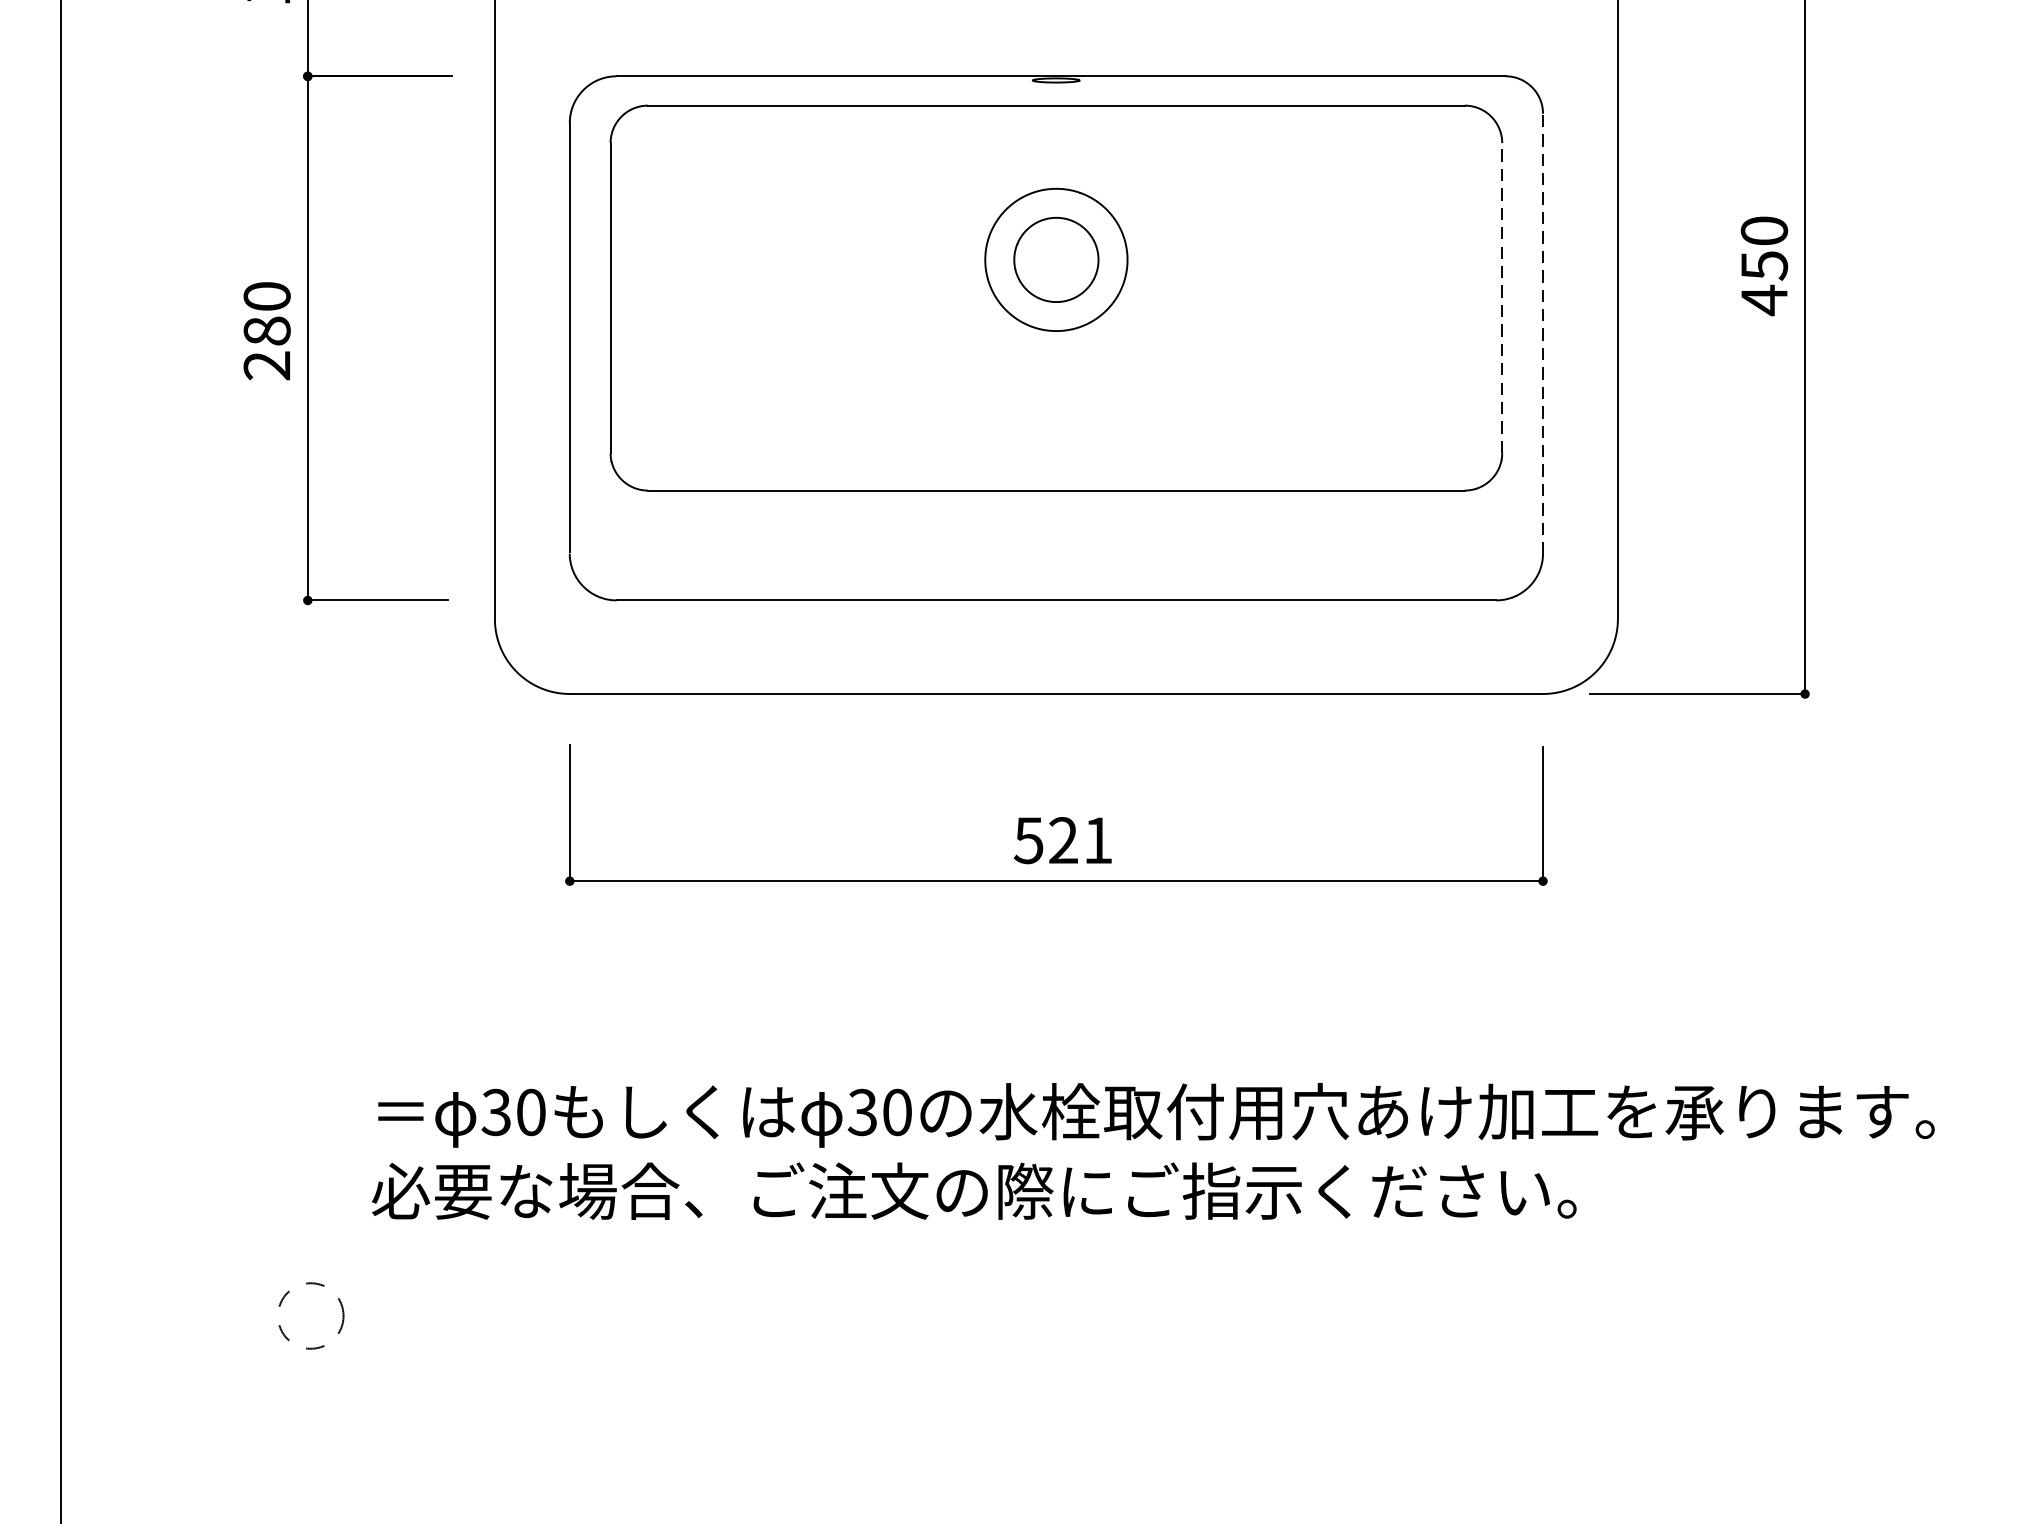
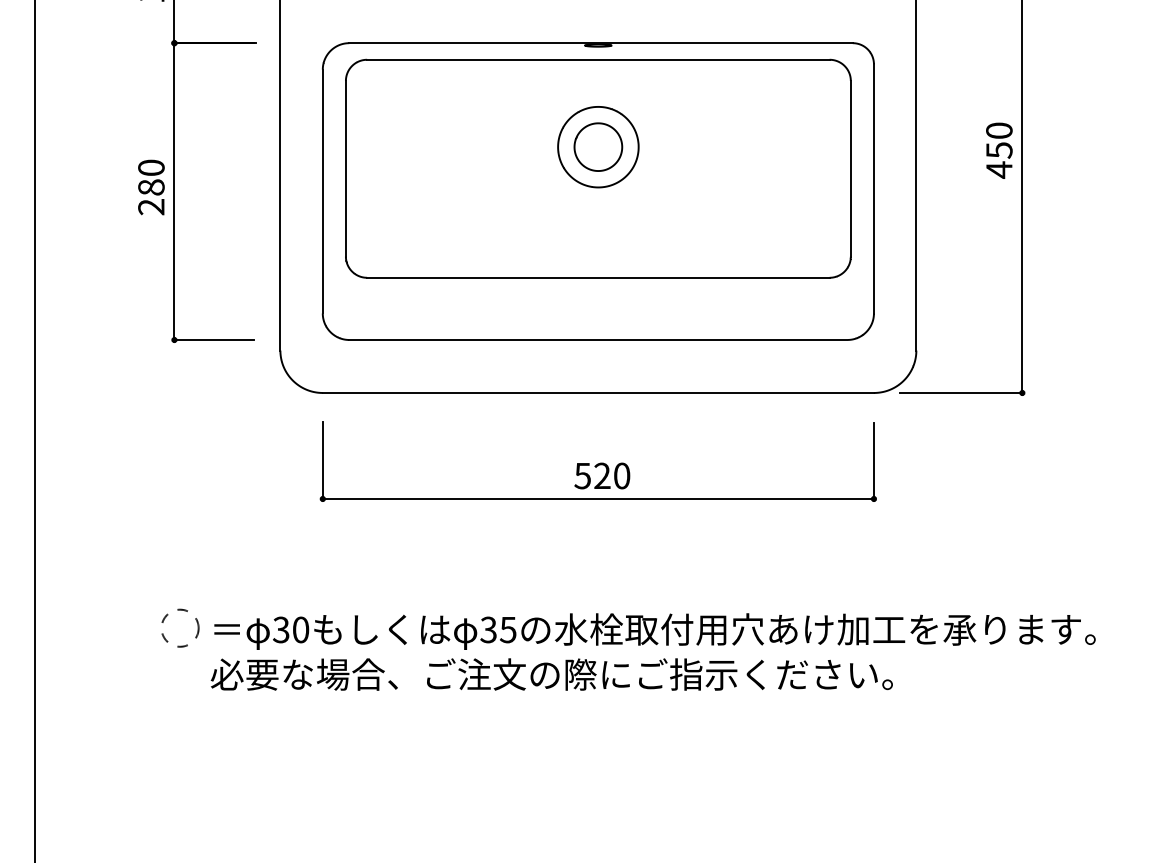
line: (1501, 297) -> (850, 168), dashed -> solid
line: (1542, 334) -> (873, 189), dashed -> solid
text: (1098, 839) -> (622, 475), 521 -> 520
text: (895, 1111) -> (507, 629), 30 -> 35
circle: (311, 1314) -> (180, 627), moved

